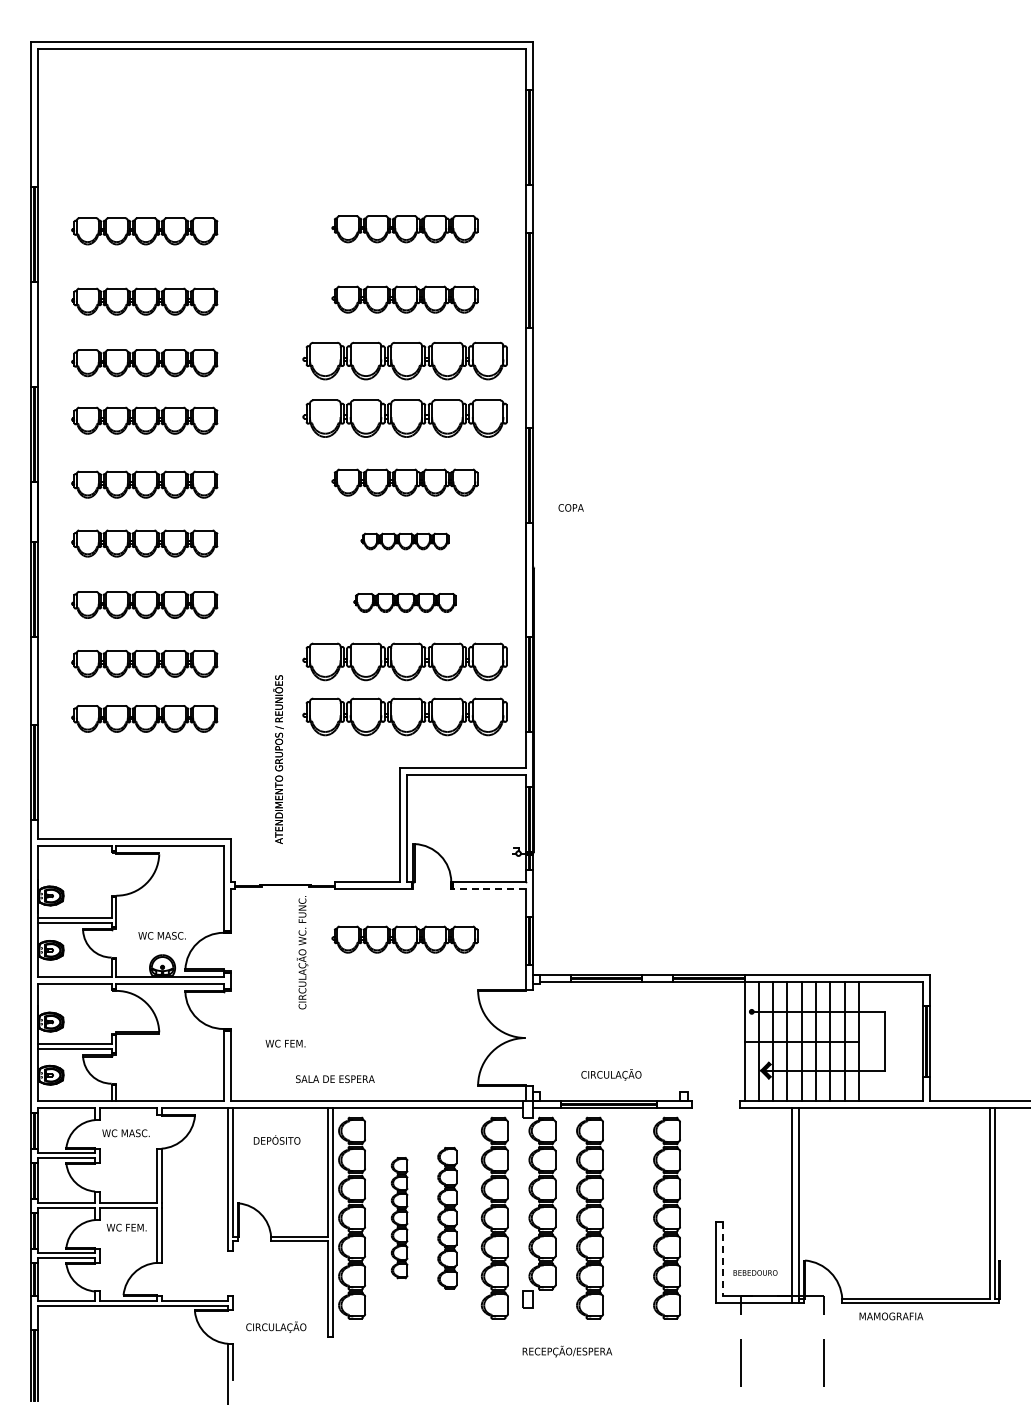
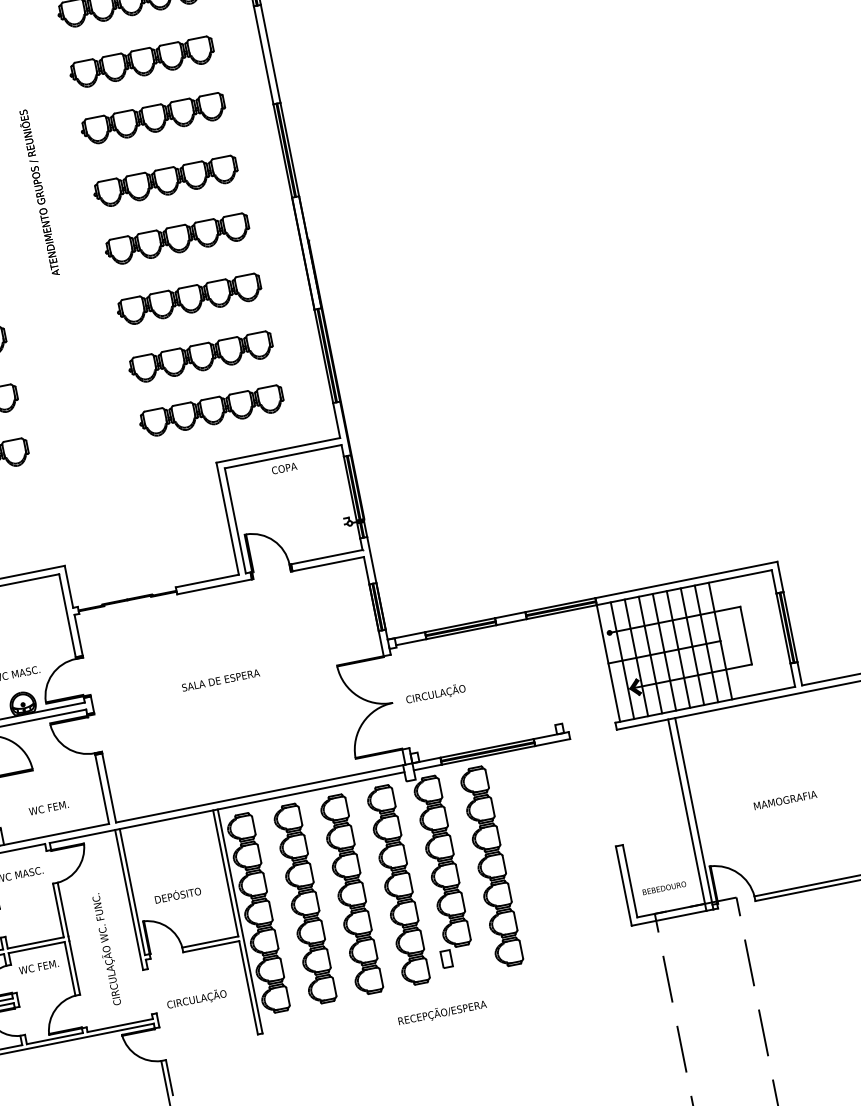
part: (404, 360) -> (141, 62), size x0.71
part: (404, 418) -> (152, 119), size x0.71
text: (570, 507) -> (283, 468), moved
part: (404, 541) -> (176, 239), size x1.67
part: (404, 602) -> (188, 299), size x1.43
part: (404, 661) -> (200, 357), size x0.71
part: (404, 716) -> (211, 411), size x0.71
text: (278, 759) -> (39, 192), moved
line: (488, 889) -> (327, 564), dashed -> solid
part: (404, 939) -> (254, 630), removed
text: (302, 952) -> (106, 949), moved
text: (285, 1043) -> (48, 807), moved
text: (611, 1074) -> (435, 693), moved
text: (335, 1078) -> (220, 679), moved
text: (276, 1139) -> (177, 894), moved
part: (399, 1217) -> (304, 903), size x1.67
part: (447, 1217) -> (351, 894), size x1.43
part: (666, 1217) -> (566, 851), removed
line: (723, 1259) -> (630, 881), dashed -> solid
text: (891, 1316) -> (785, 800), moved
text: (276, 1326) -> (196, 998), moved
text: (566, 1351) -> (441, 1012), moved

